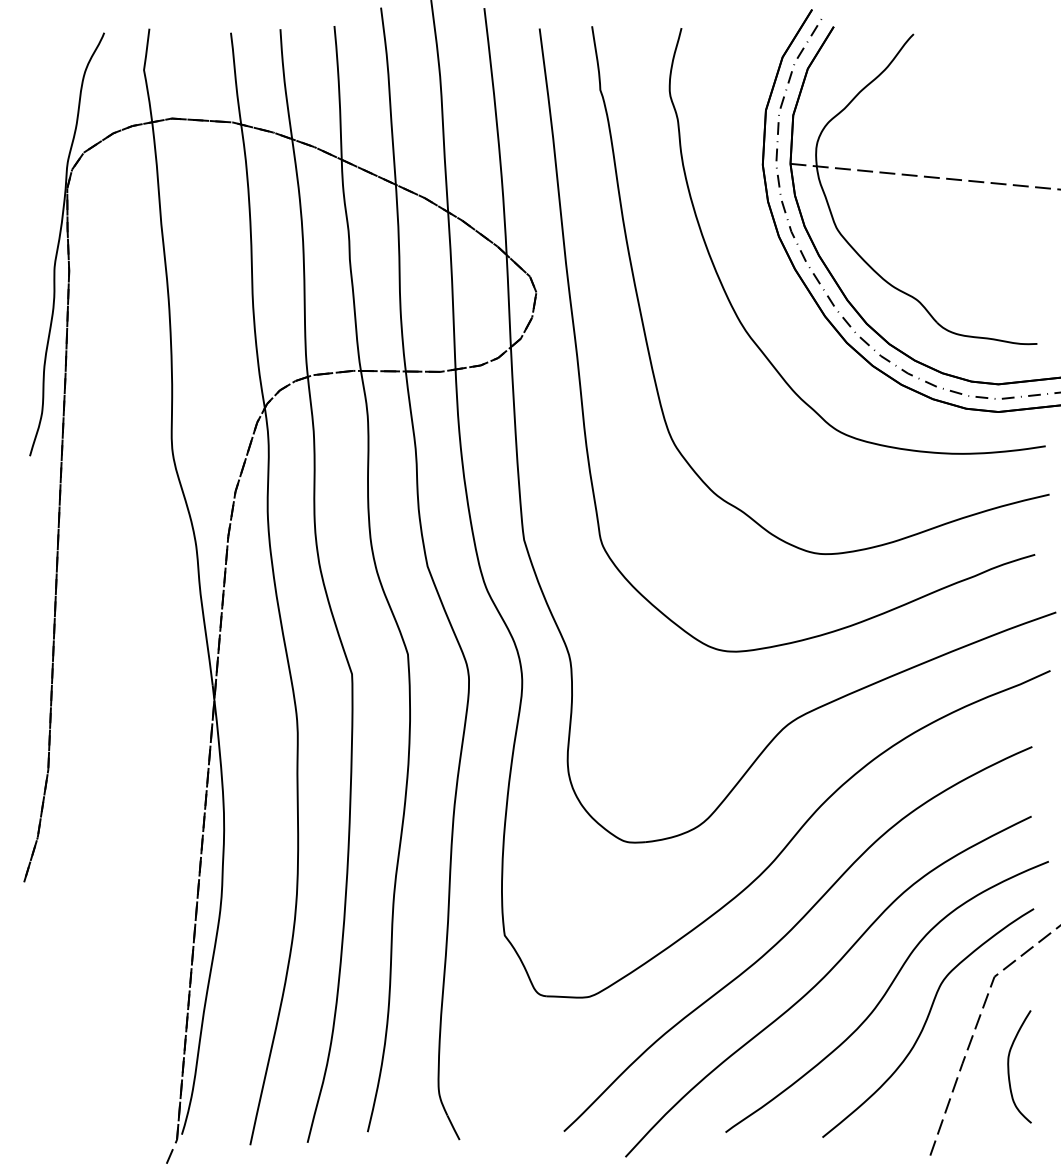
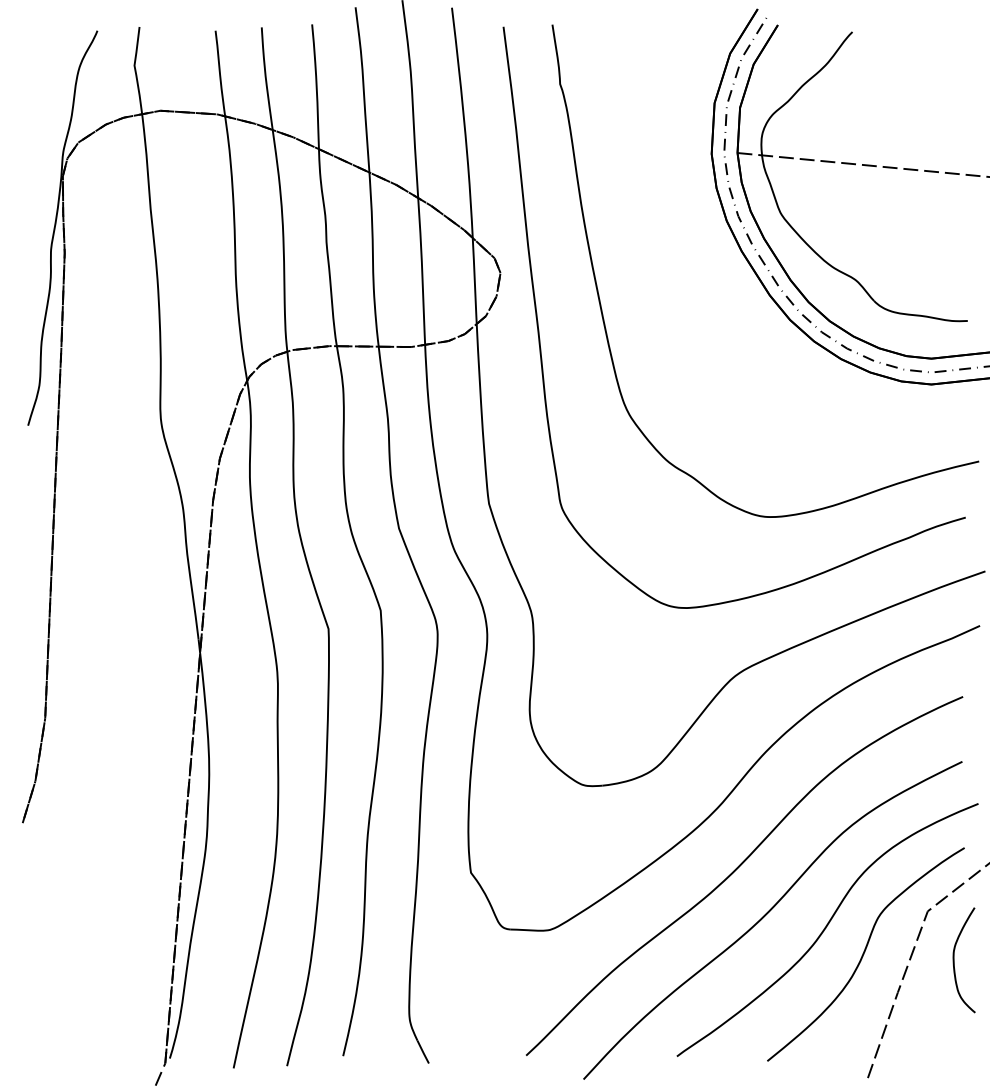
curve: (732, 304) -> (683, 284), removed
curve: (1009, 1067) -> (954, 960), moved

